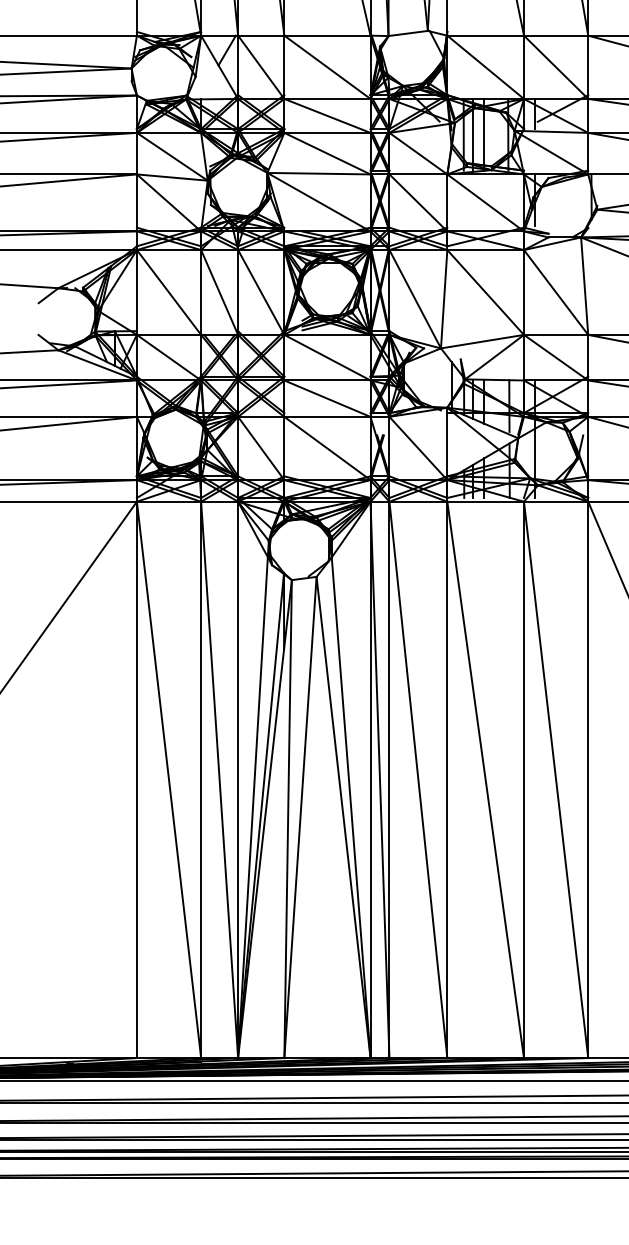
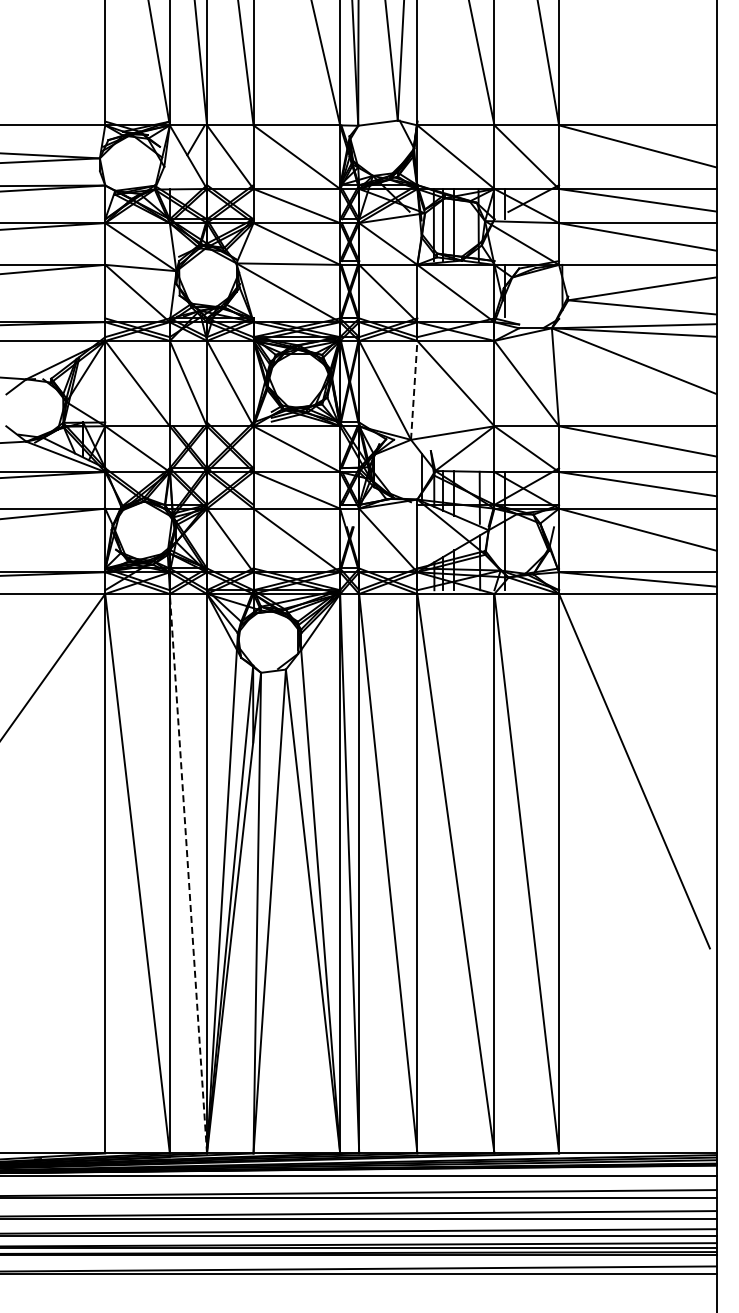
line: (444, 299) -> (414, 390), solid -> dashed
line: (219, 779) -> (188, 873), solid -> dashed

